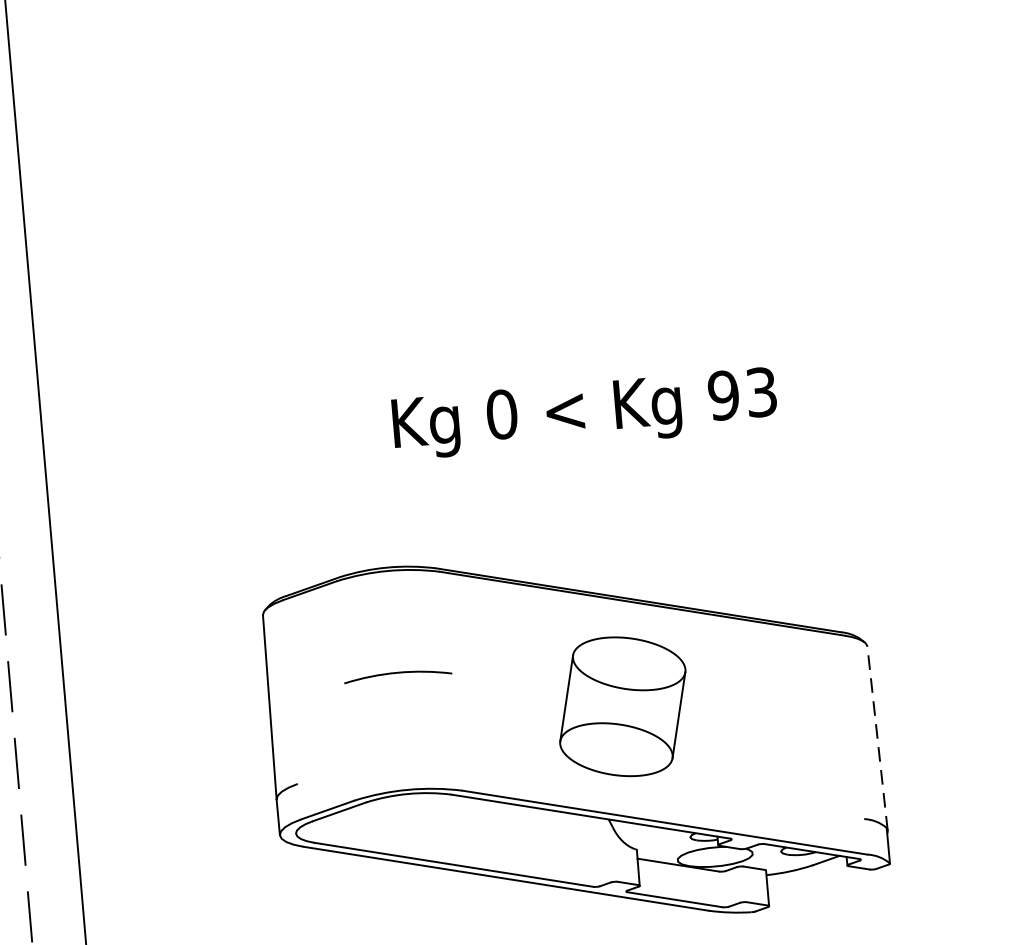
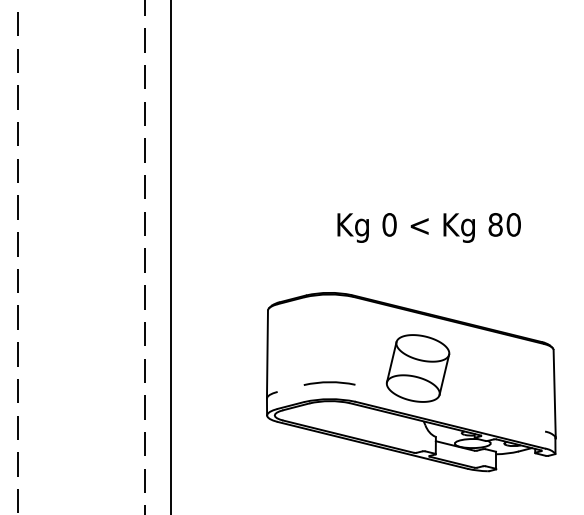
text: (742, 393) -> (504, 224), 93 -> 80
arc: (397, 675) -> (329, 383), moved
part: (621, 706) -> (417, 368), moved
line: (877, 737) -> (554, 393), dashed -> solid

